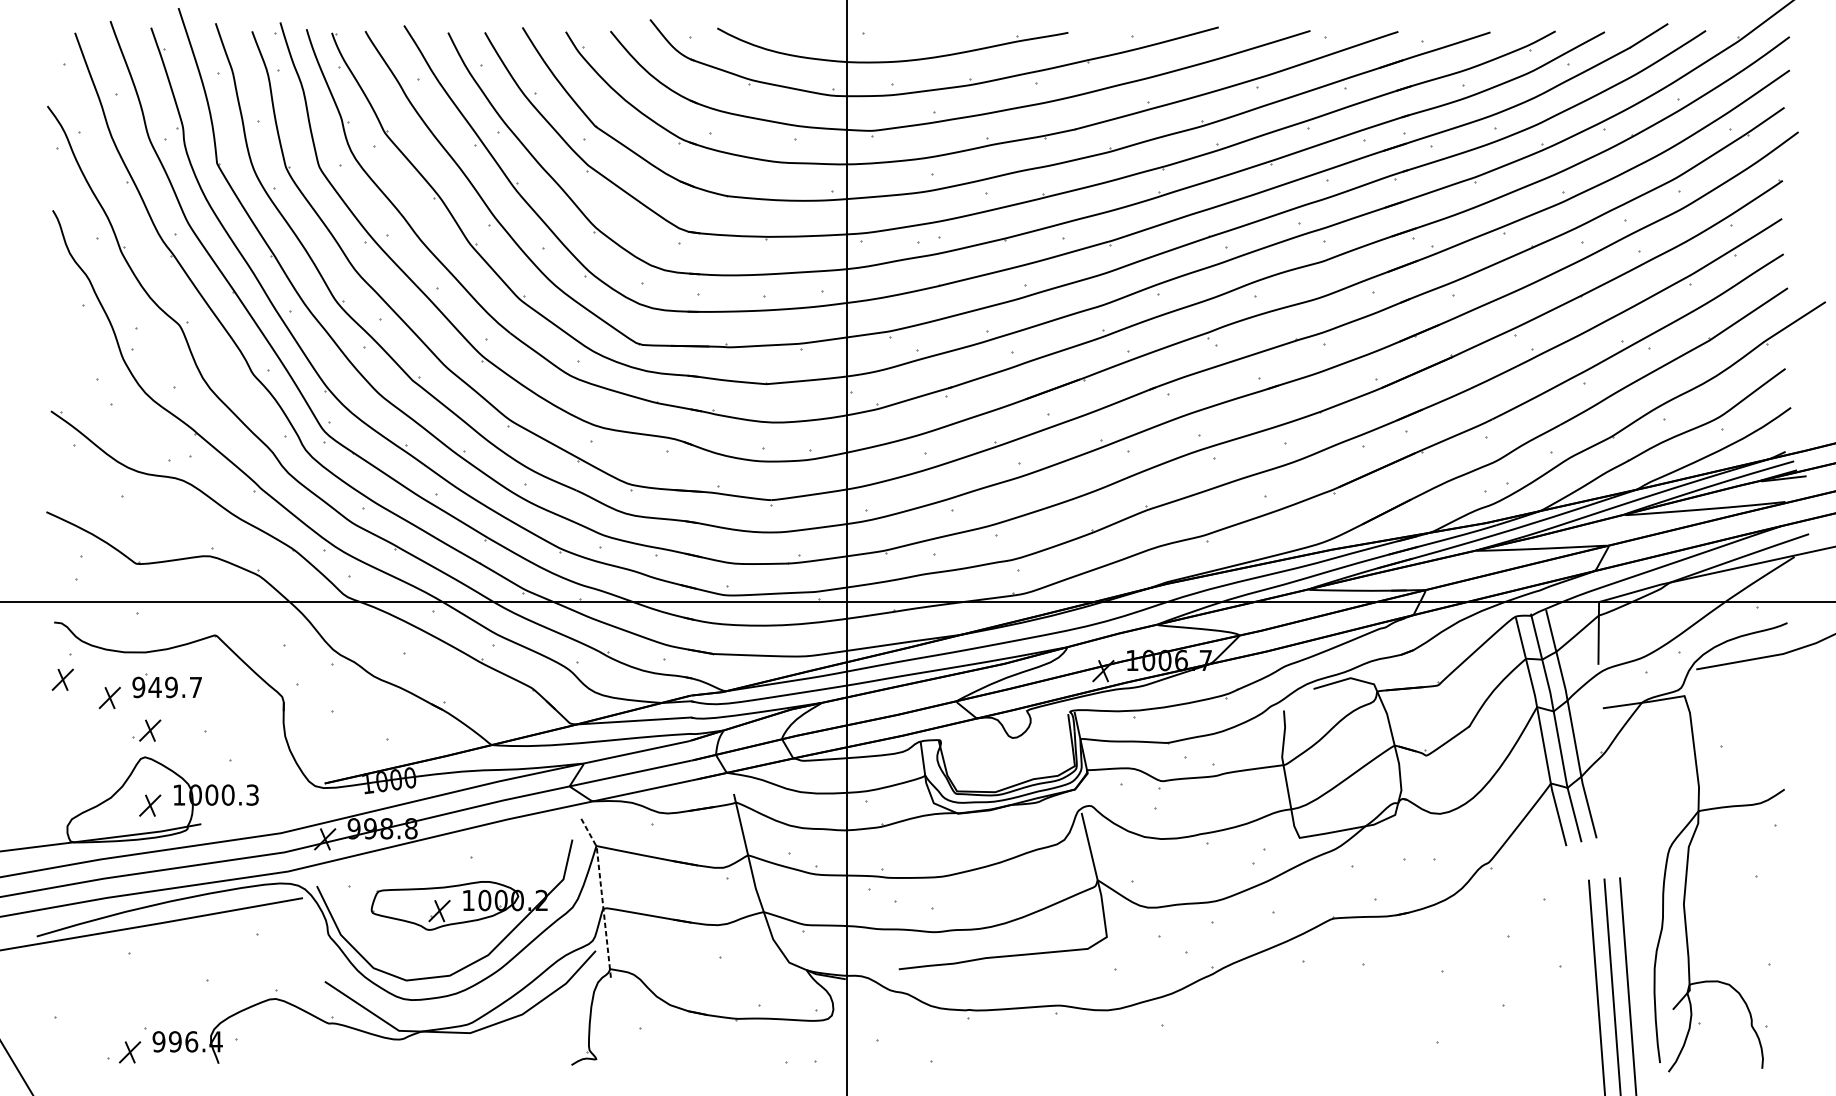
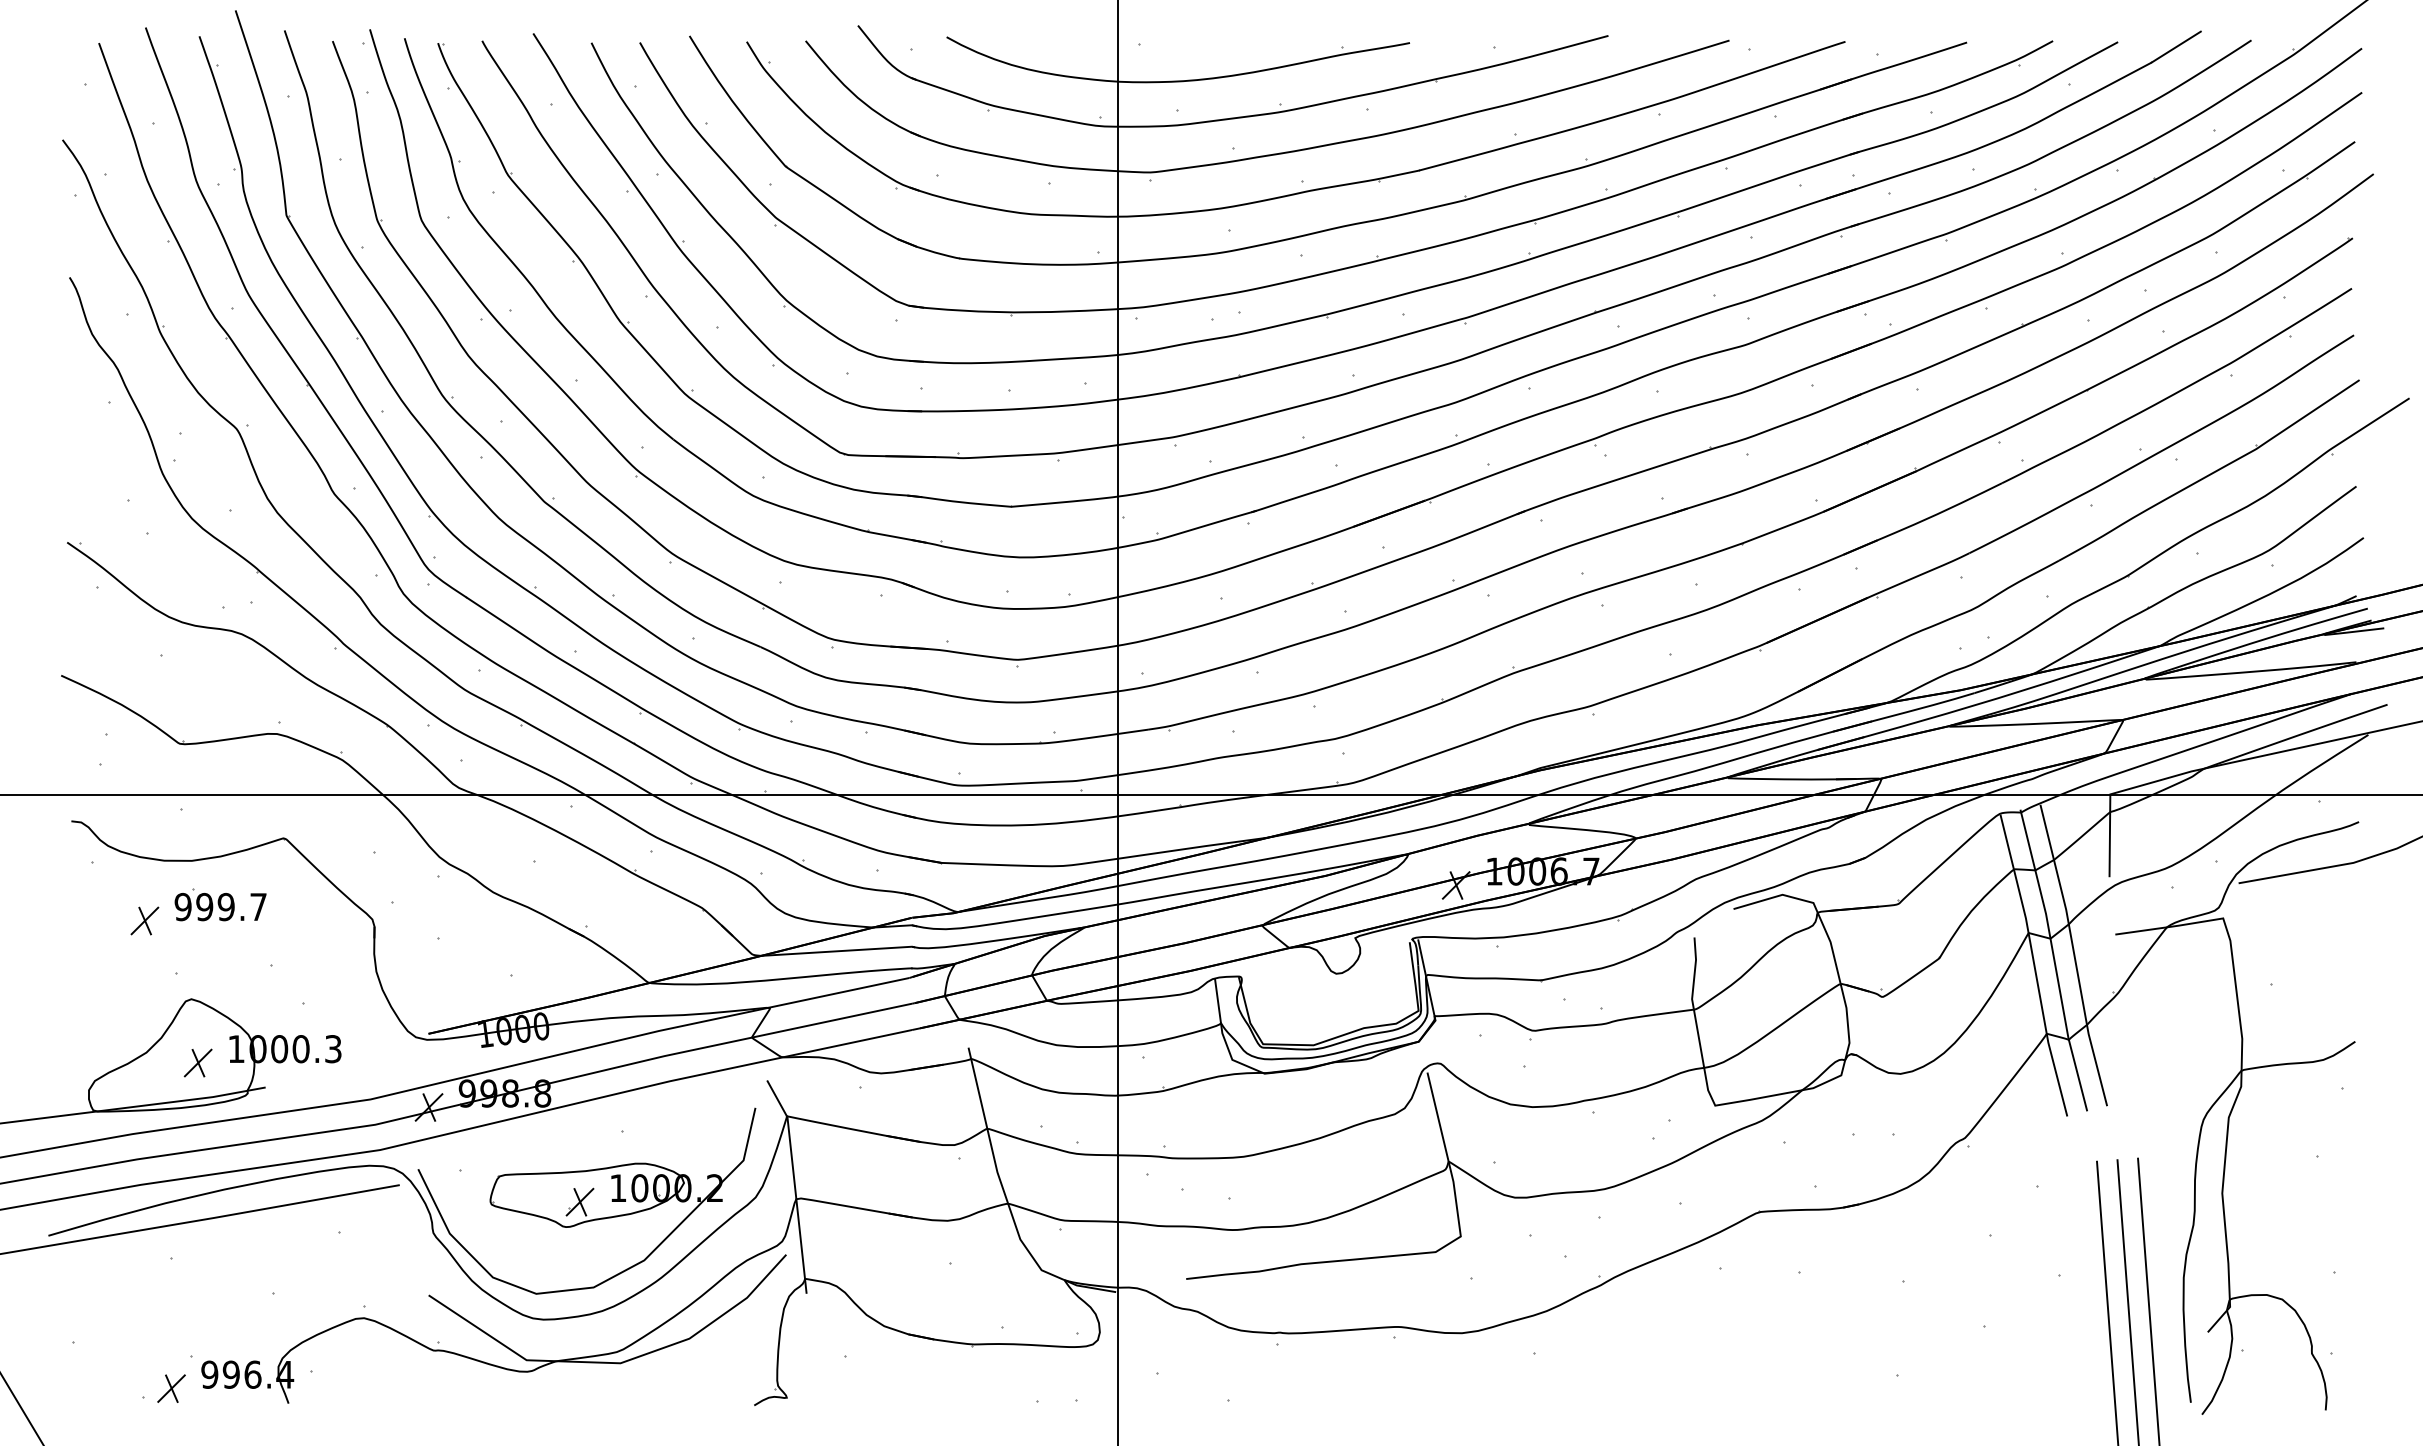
part: (62, 679) -> (82, 896), removed
text: (154, 687) -> (204, 906), 949.7 -> 999.7
part: (149, 730) -> (197, 963), removed
line: (602, 896) -> (794, 1183), dashed -> solid

